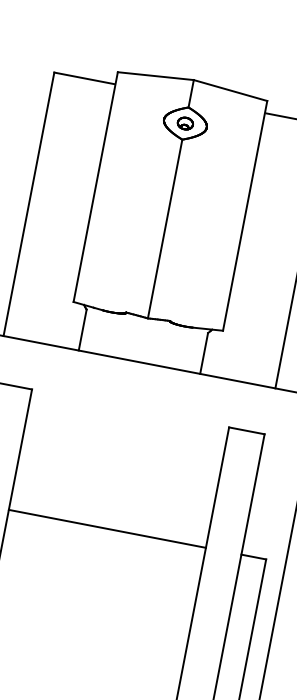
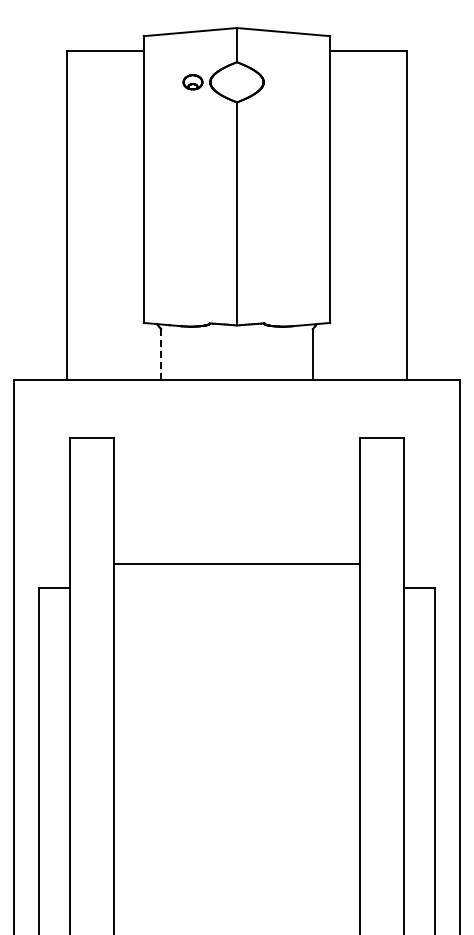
part: (185, 123) -> (192, 82), moved
line: (82, 330) -> (161, 354), solid -> dashed
line: (106, 529) -> (236, 564), moved

